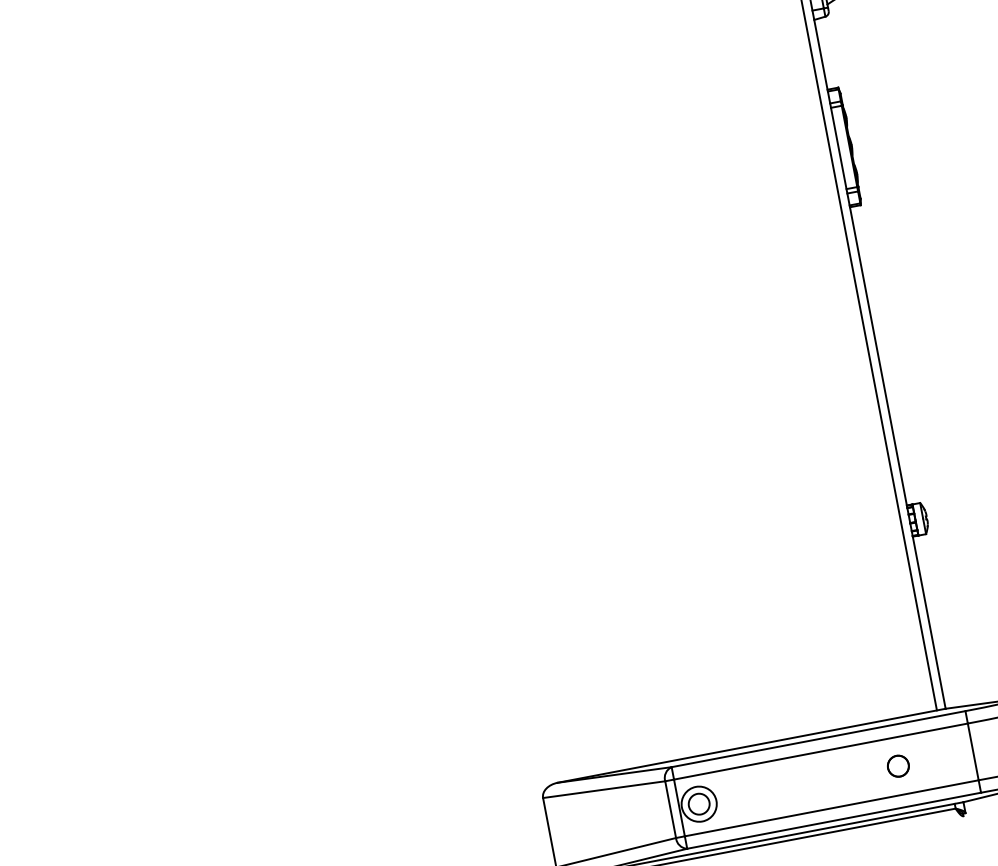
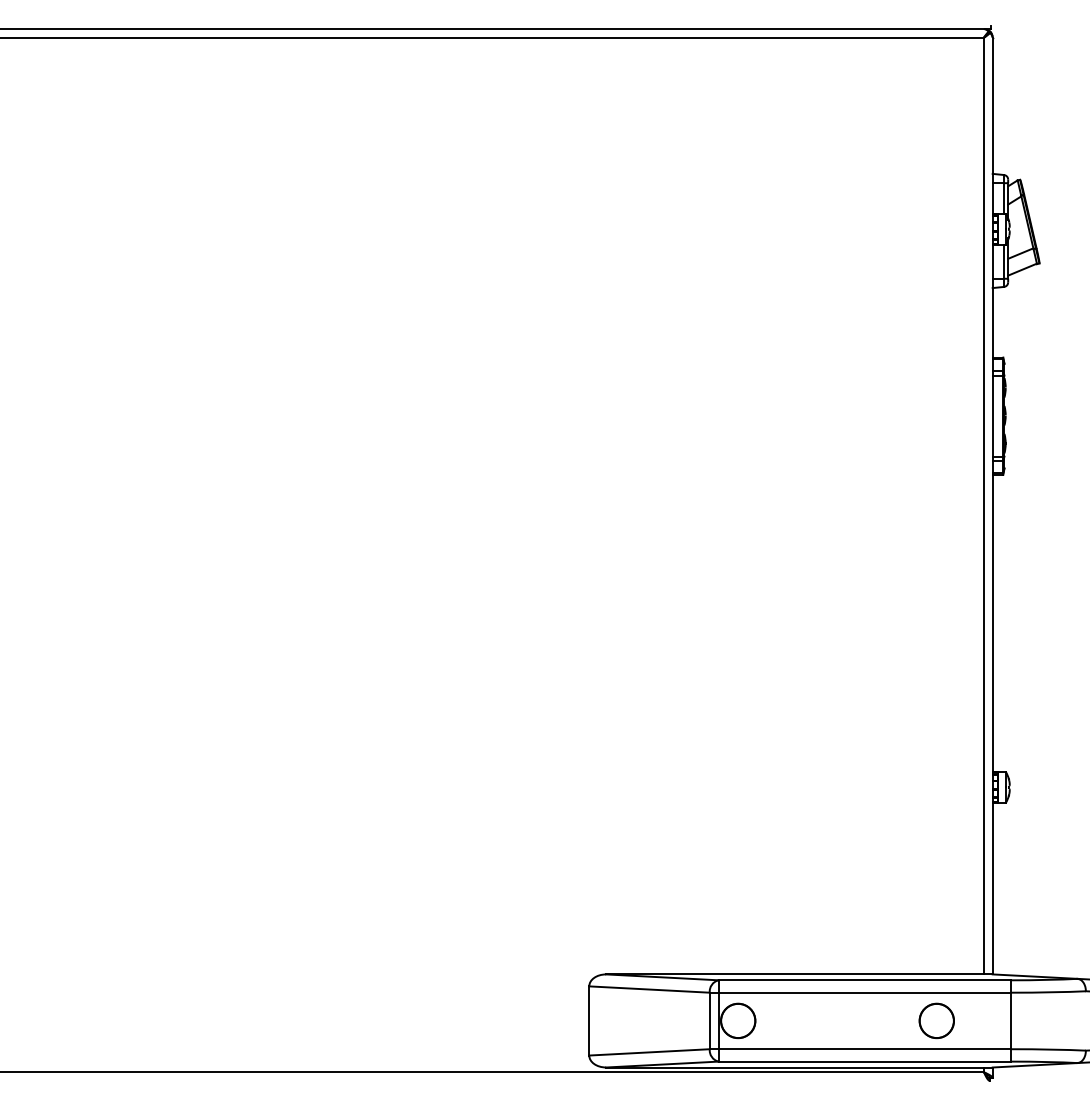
part: (898, 765) -> (936, 1020), size x1.67
circle: (699, 803) -> (738, 1020), size x1.67

